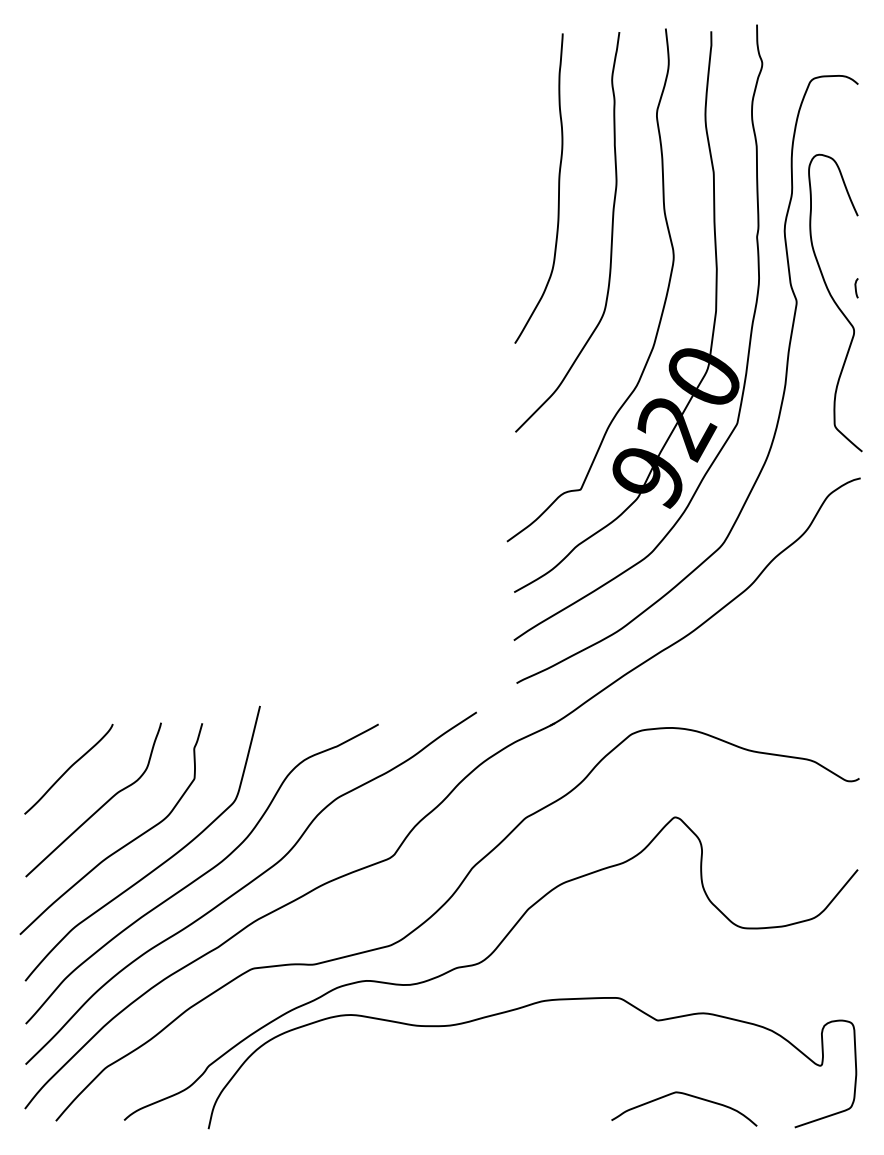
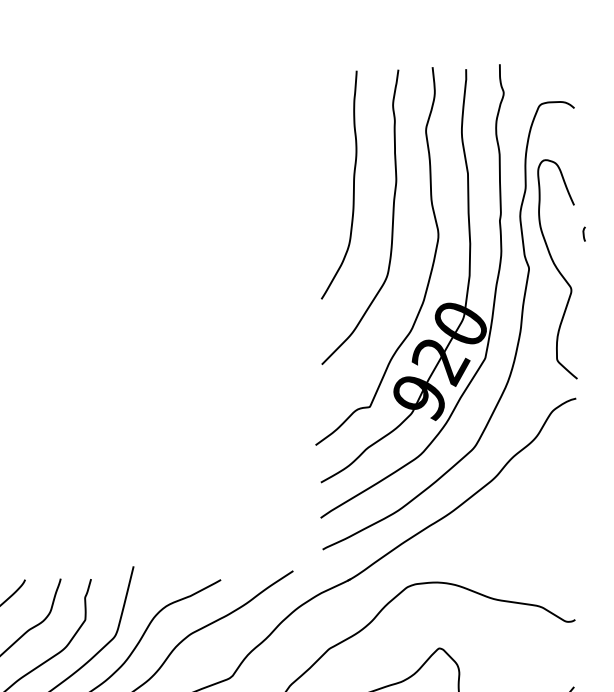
curve: (856, 288) -> (584, 234), moved

